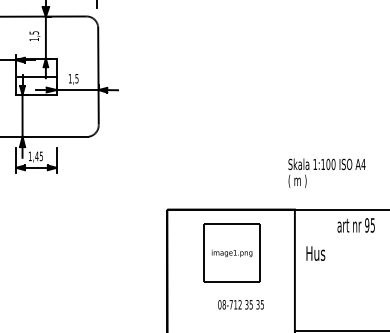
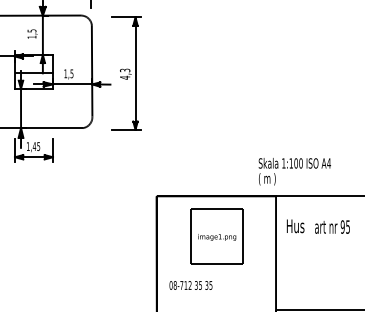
part: (134, 78) -> (125, 73), added
text: (326, 172) -> (294, 170), moved
text: (355, 225) -> (331, 227), moved
text: (315, 253) -> (295, 226), moved
text: (240, 304) -> (190, 285), moved

